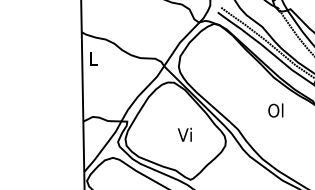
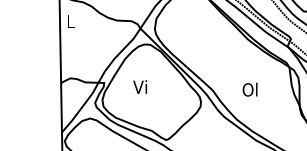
text: (275, 110) -> (249, 89), moved
text: (184, 134) -> (139, 86), moved

